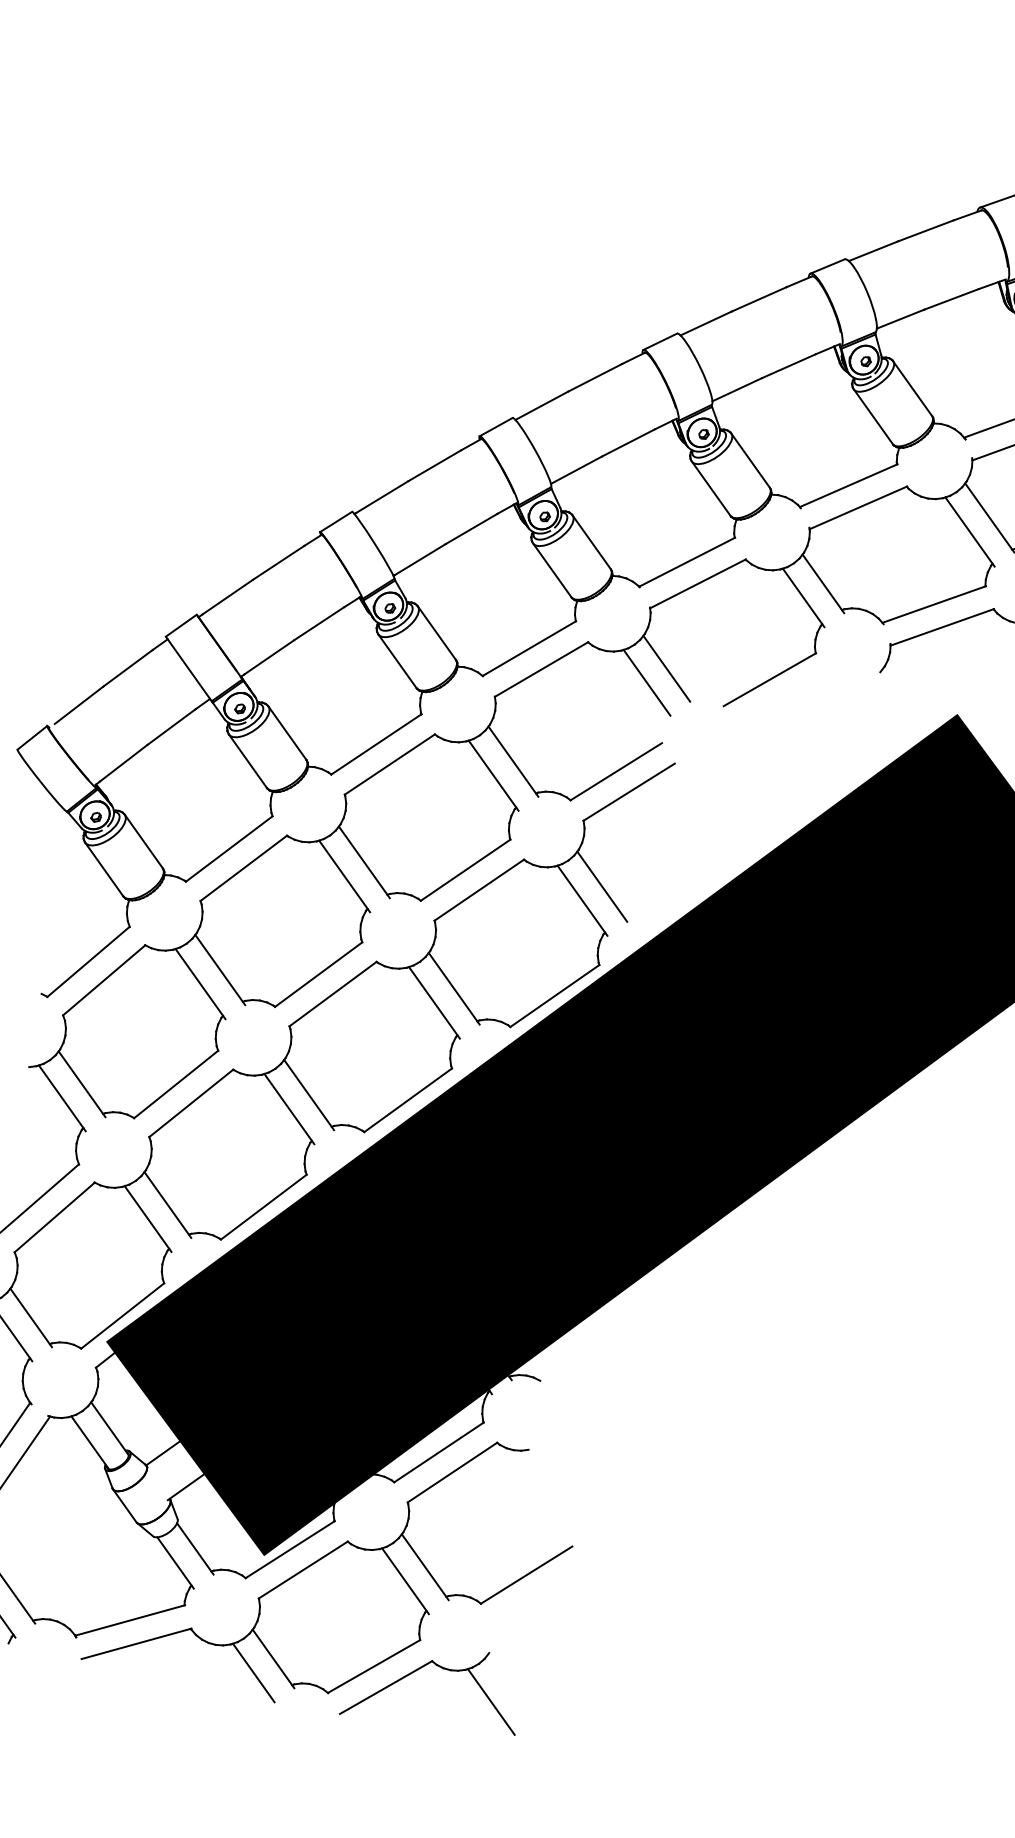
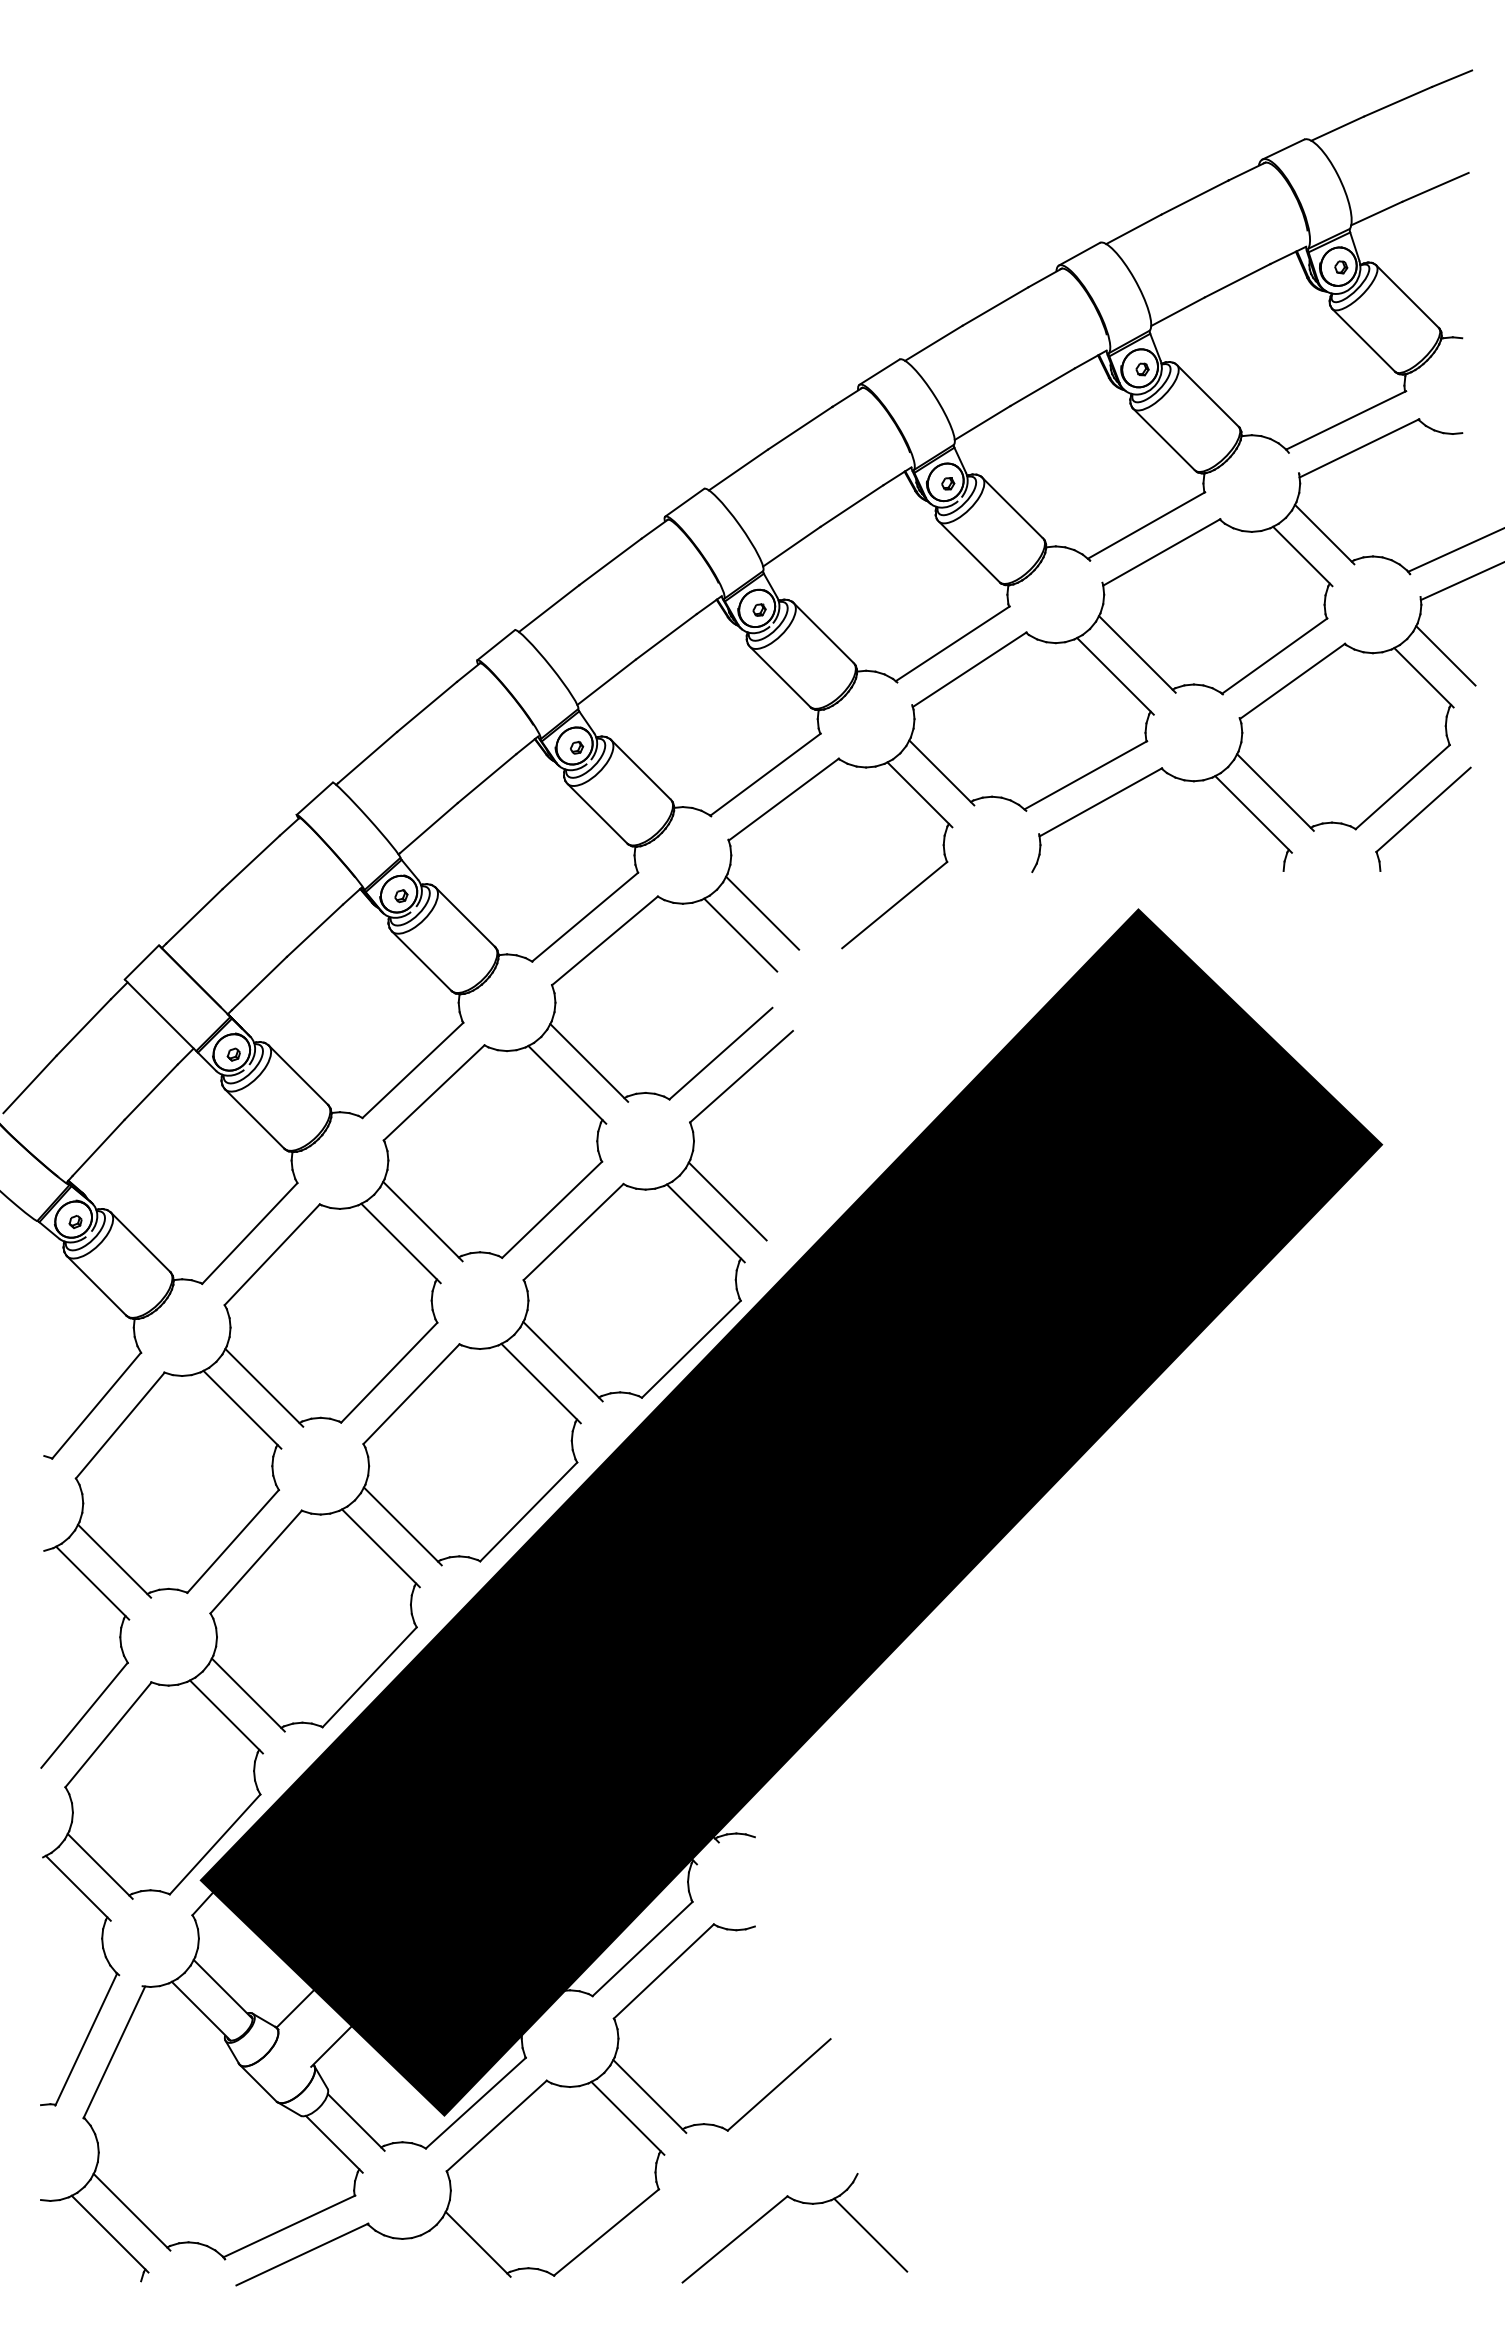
part: (442, 1668) -> (801, 2203), moved
line: (253, 1672) -> (455, 2265), removed

